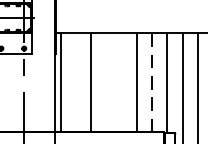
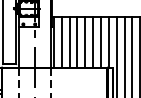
line: (75, 81) -> (61, 41), added
line: (106, 81) -> (77, 41), added
line: (122, 81) -> (85, 41), added
line: (151, 83) -> (100, 42), dashed -> solid

